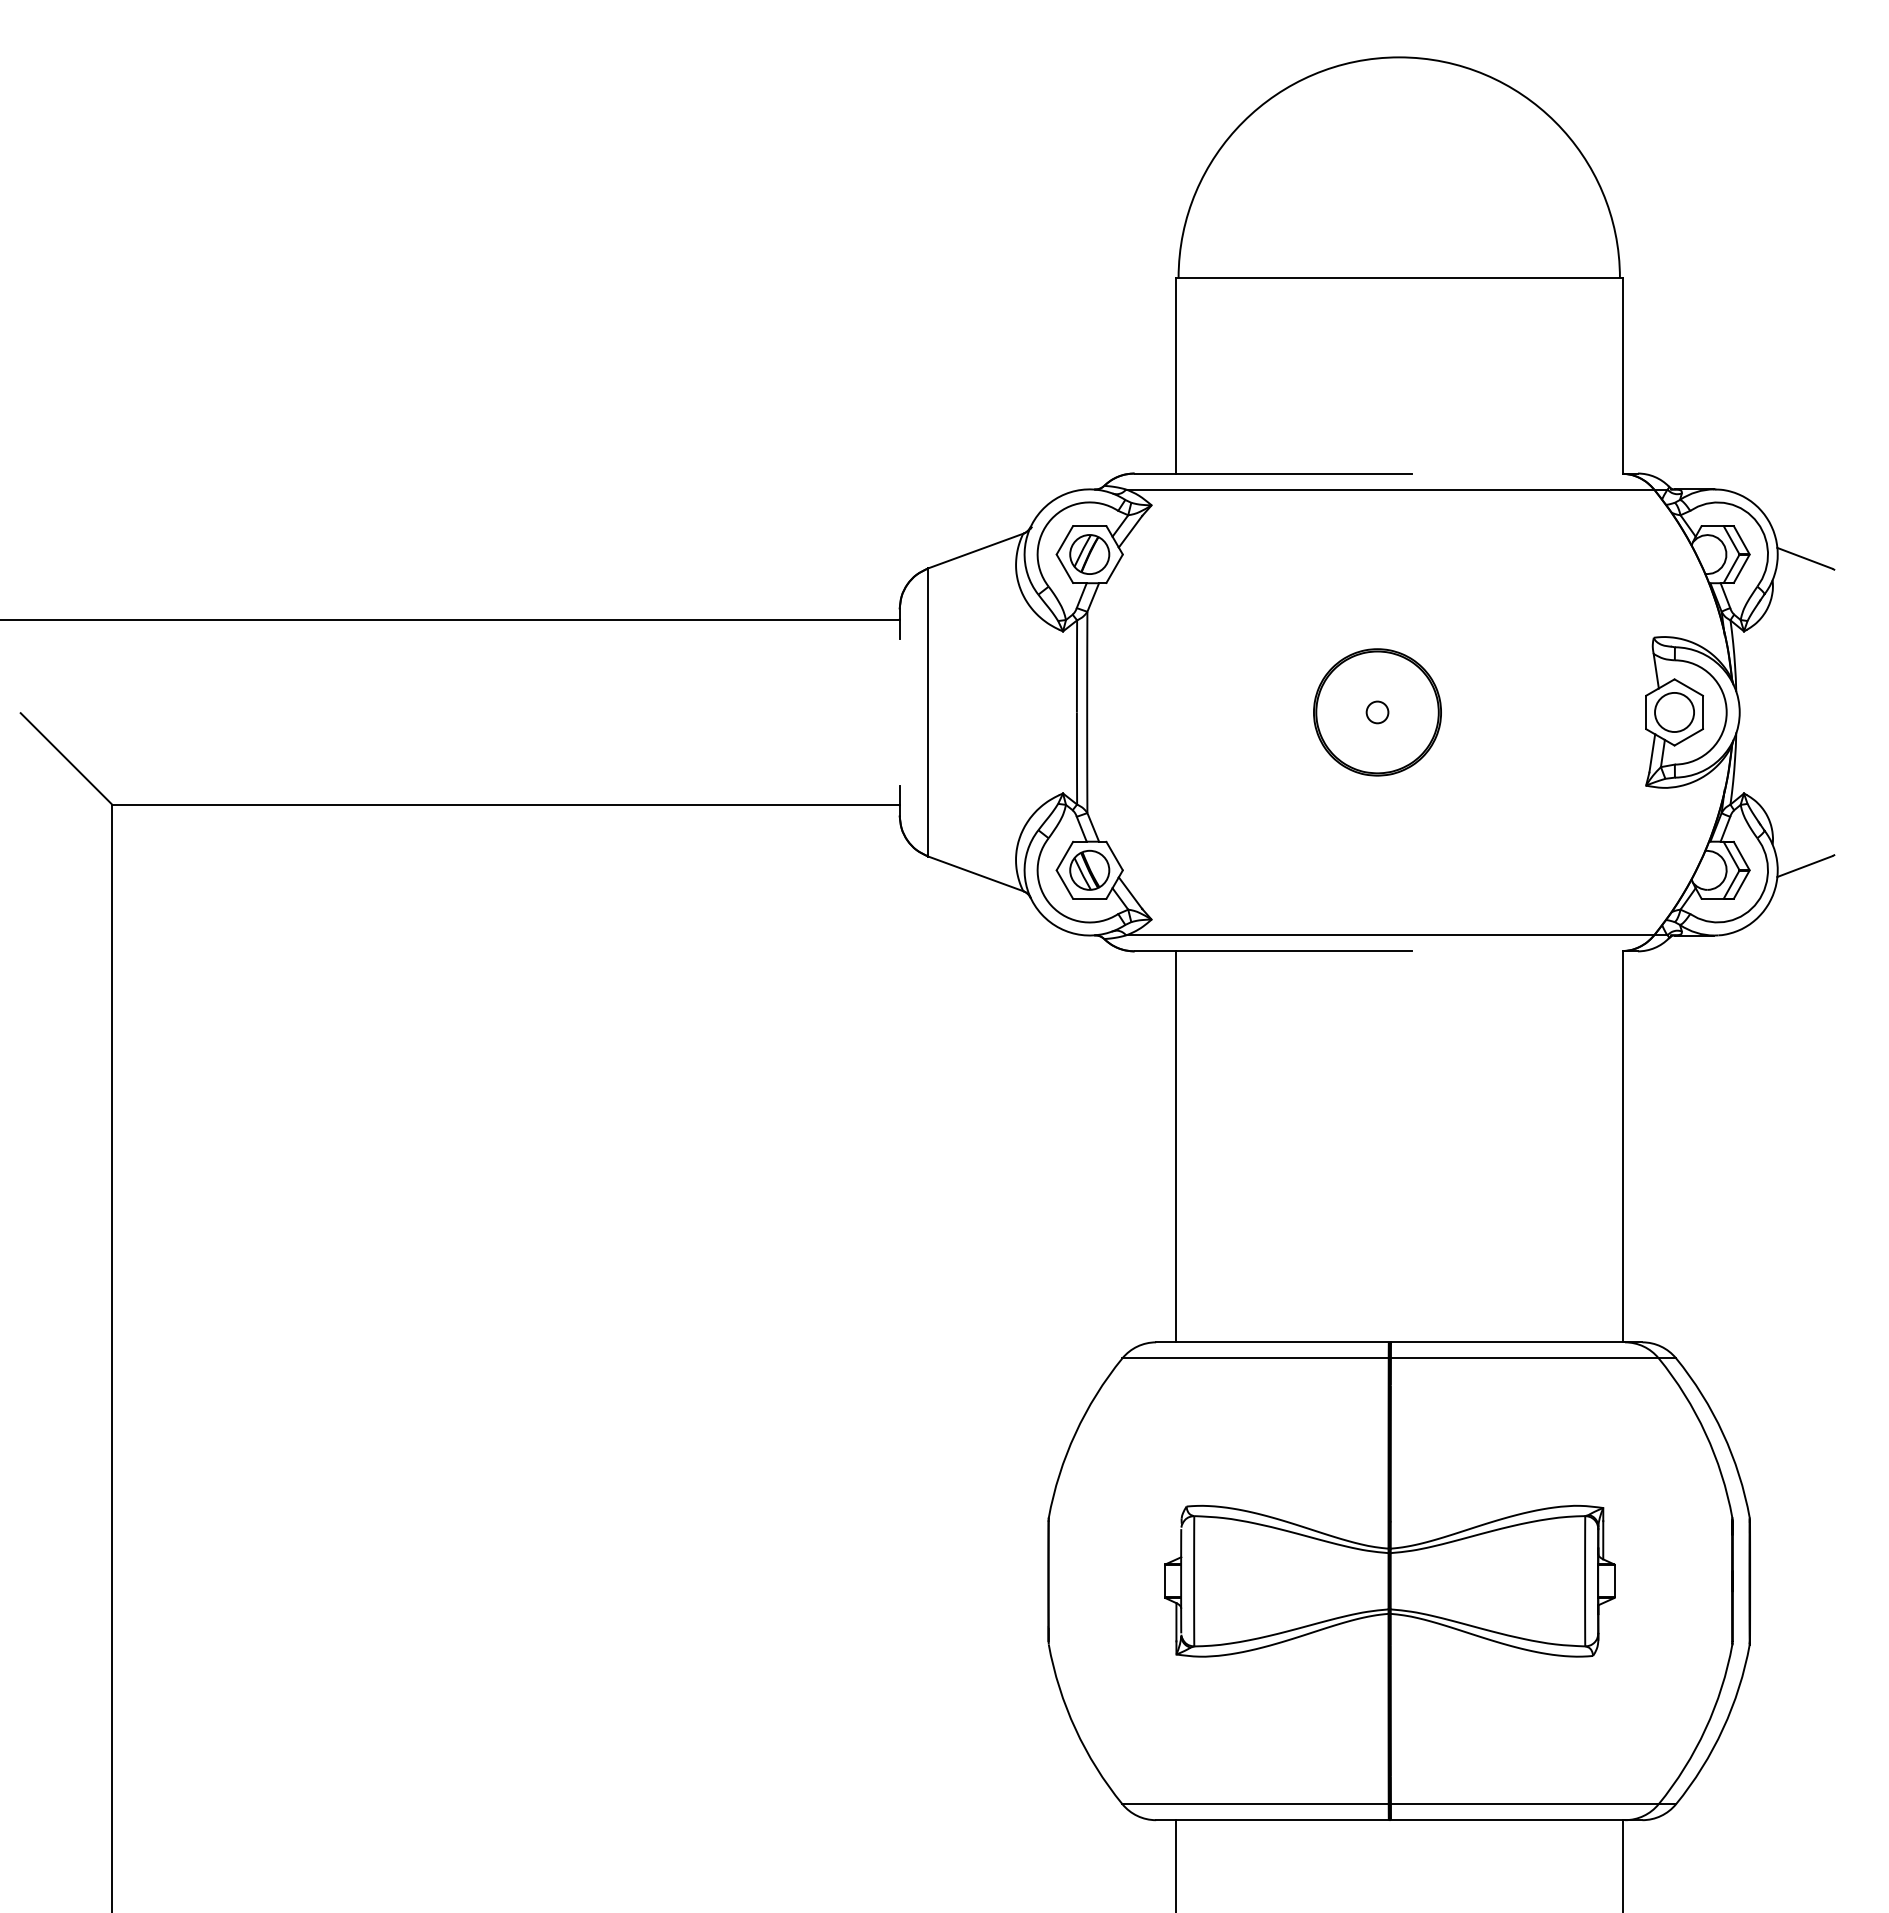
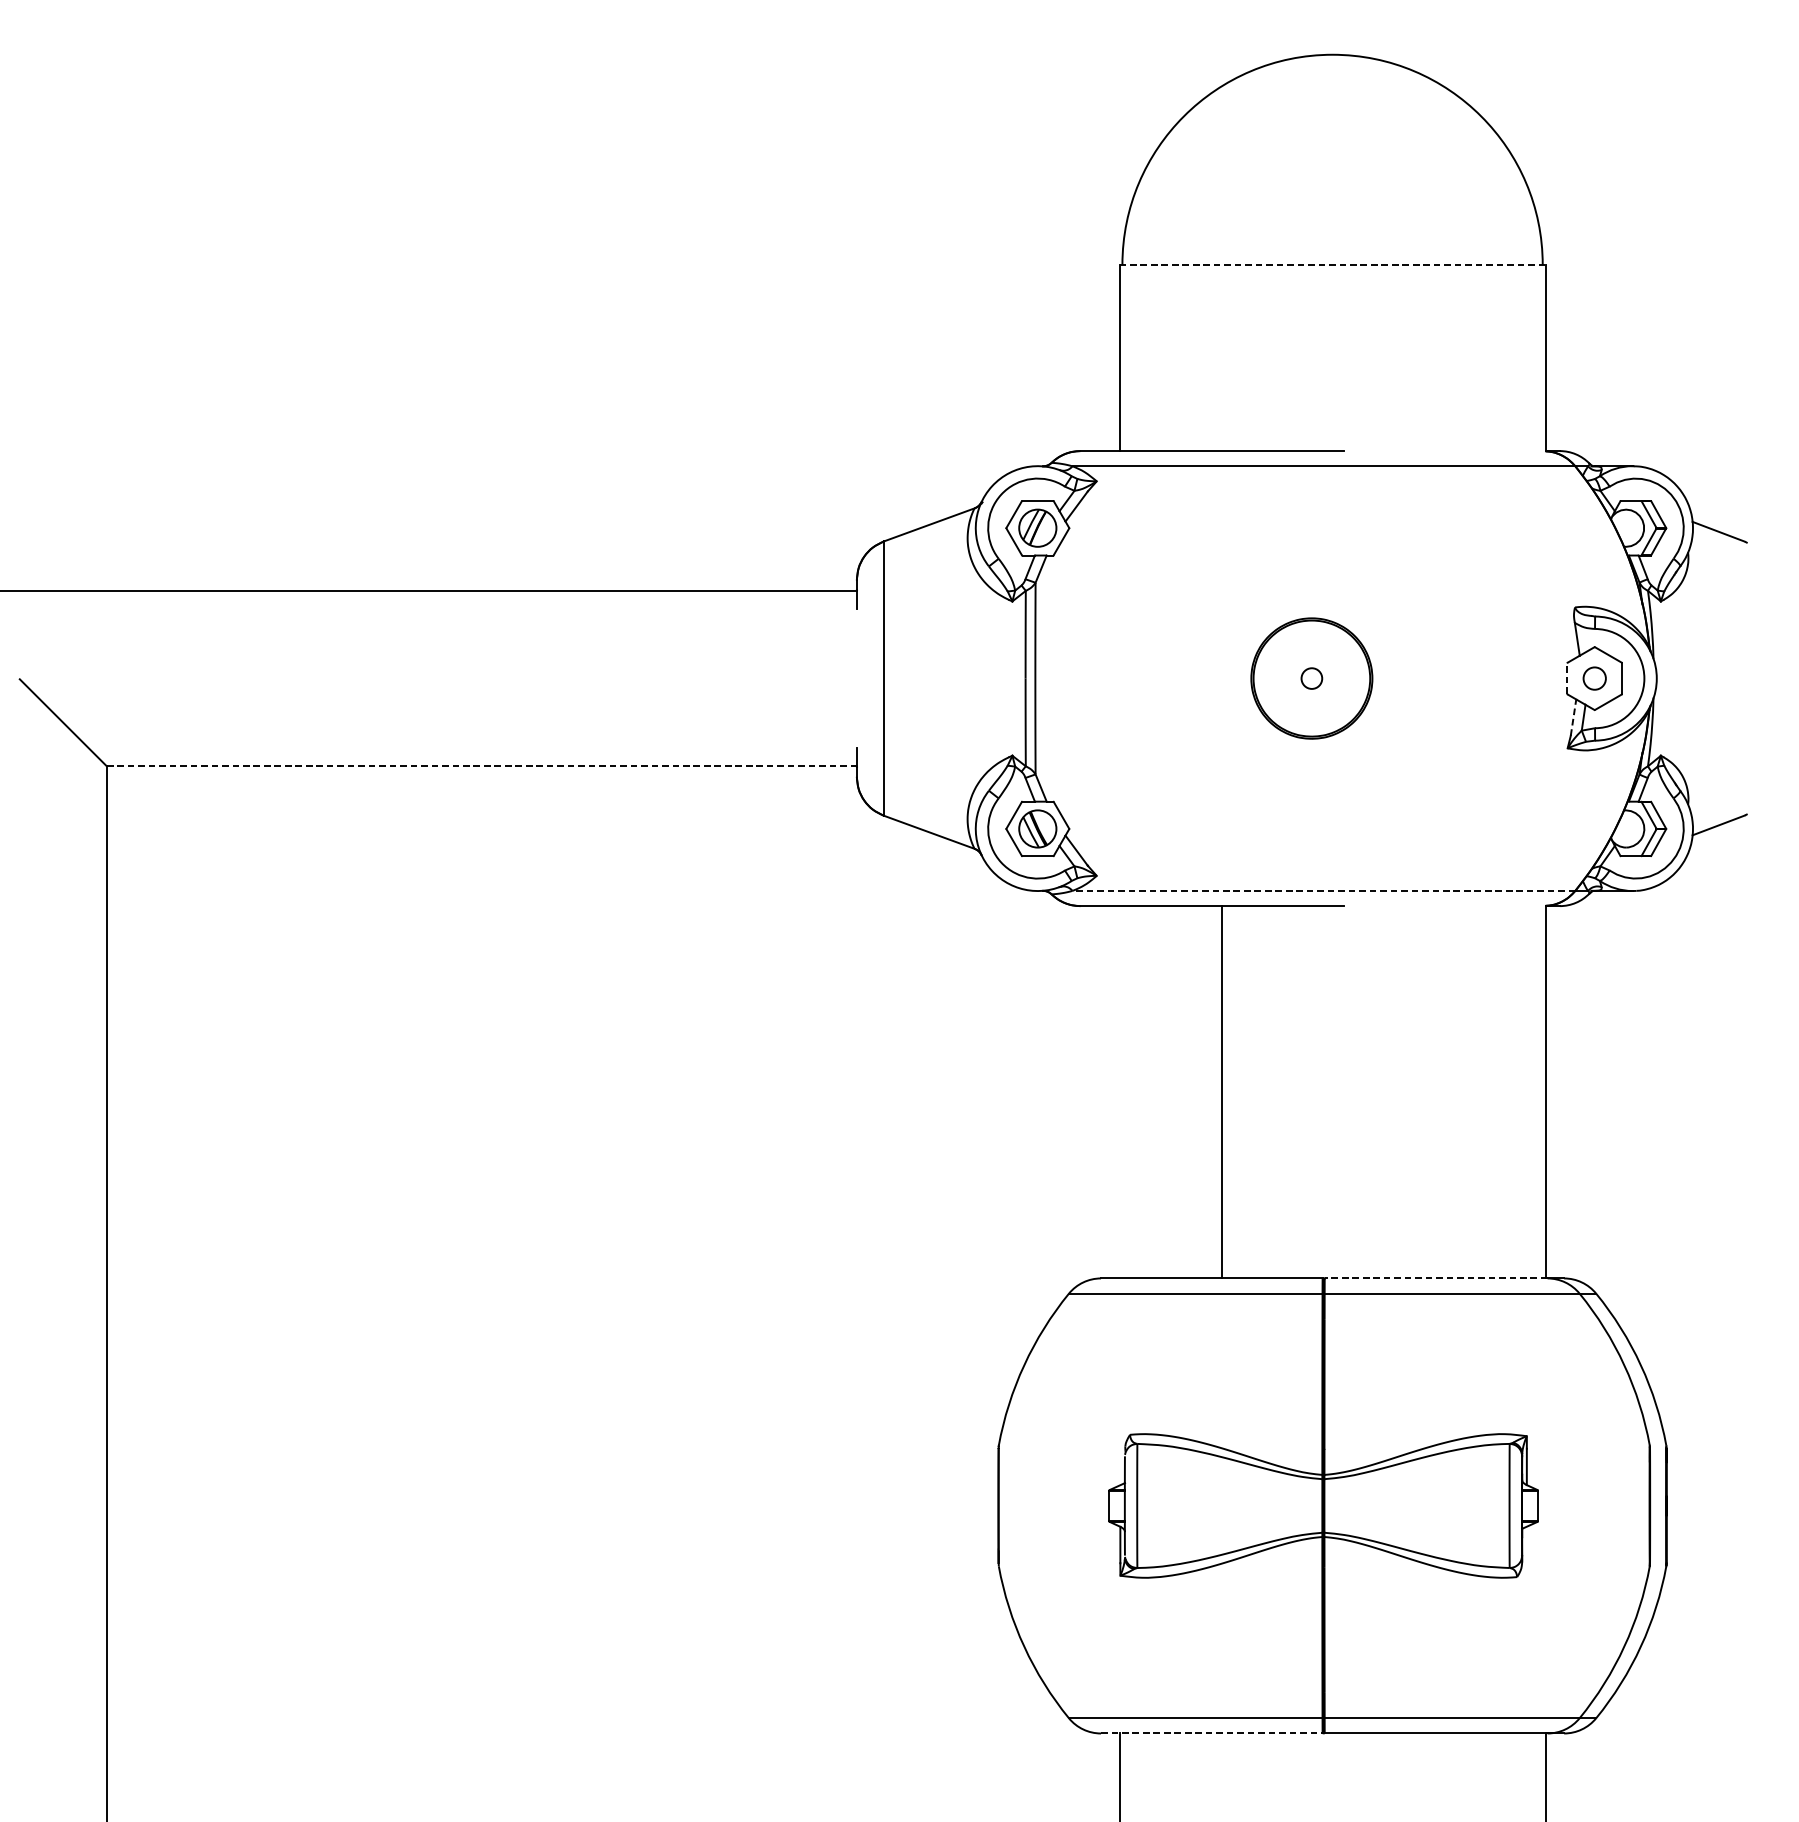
line: (1399, 278) -> (1332, 265), solid -> dashed
line: (1645, 711) -> (1567, 677), solid -> dashed
circle: (1674, 712) -> (1594, 678), size x0.6
line: (1652, 752) -> (1573, 716), solid -> dashed
line: (505, 804) -> (481, 766), solid -> dashed
line: (1390, 935) -> (1324, 891), solid -> dashed
line: (1175, 1146) -> (1222, 1091), moved
line: (1507, 1342) -> (1435, 1278), solid -> dashed
line: (1272, 1820) -> (1211, 1733), solid -> dashed

